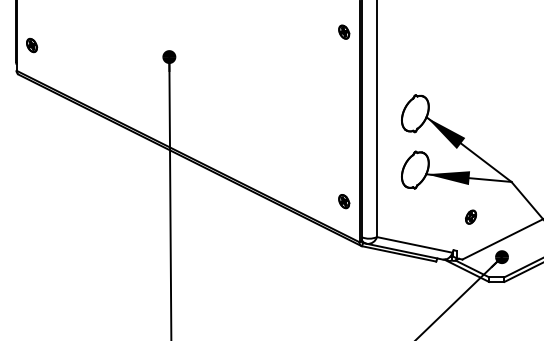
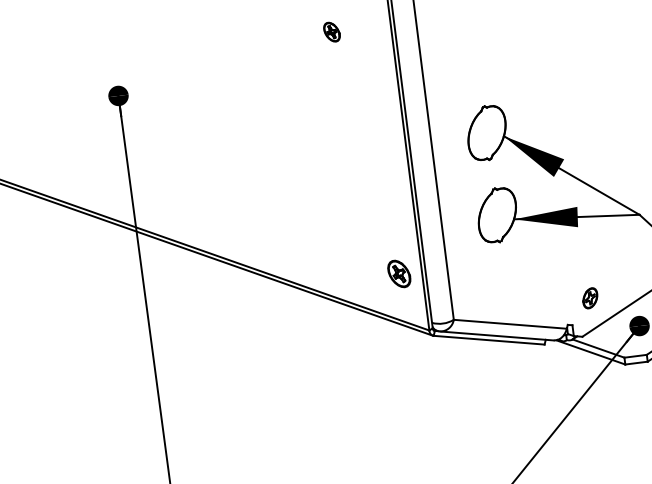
part: (344, 31) -> (332, 31), moved
part: (344, 201) -> (400, 273), size x1.4
part: (471, 216) -> (590, 297), moved

